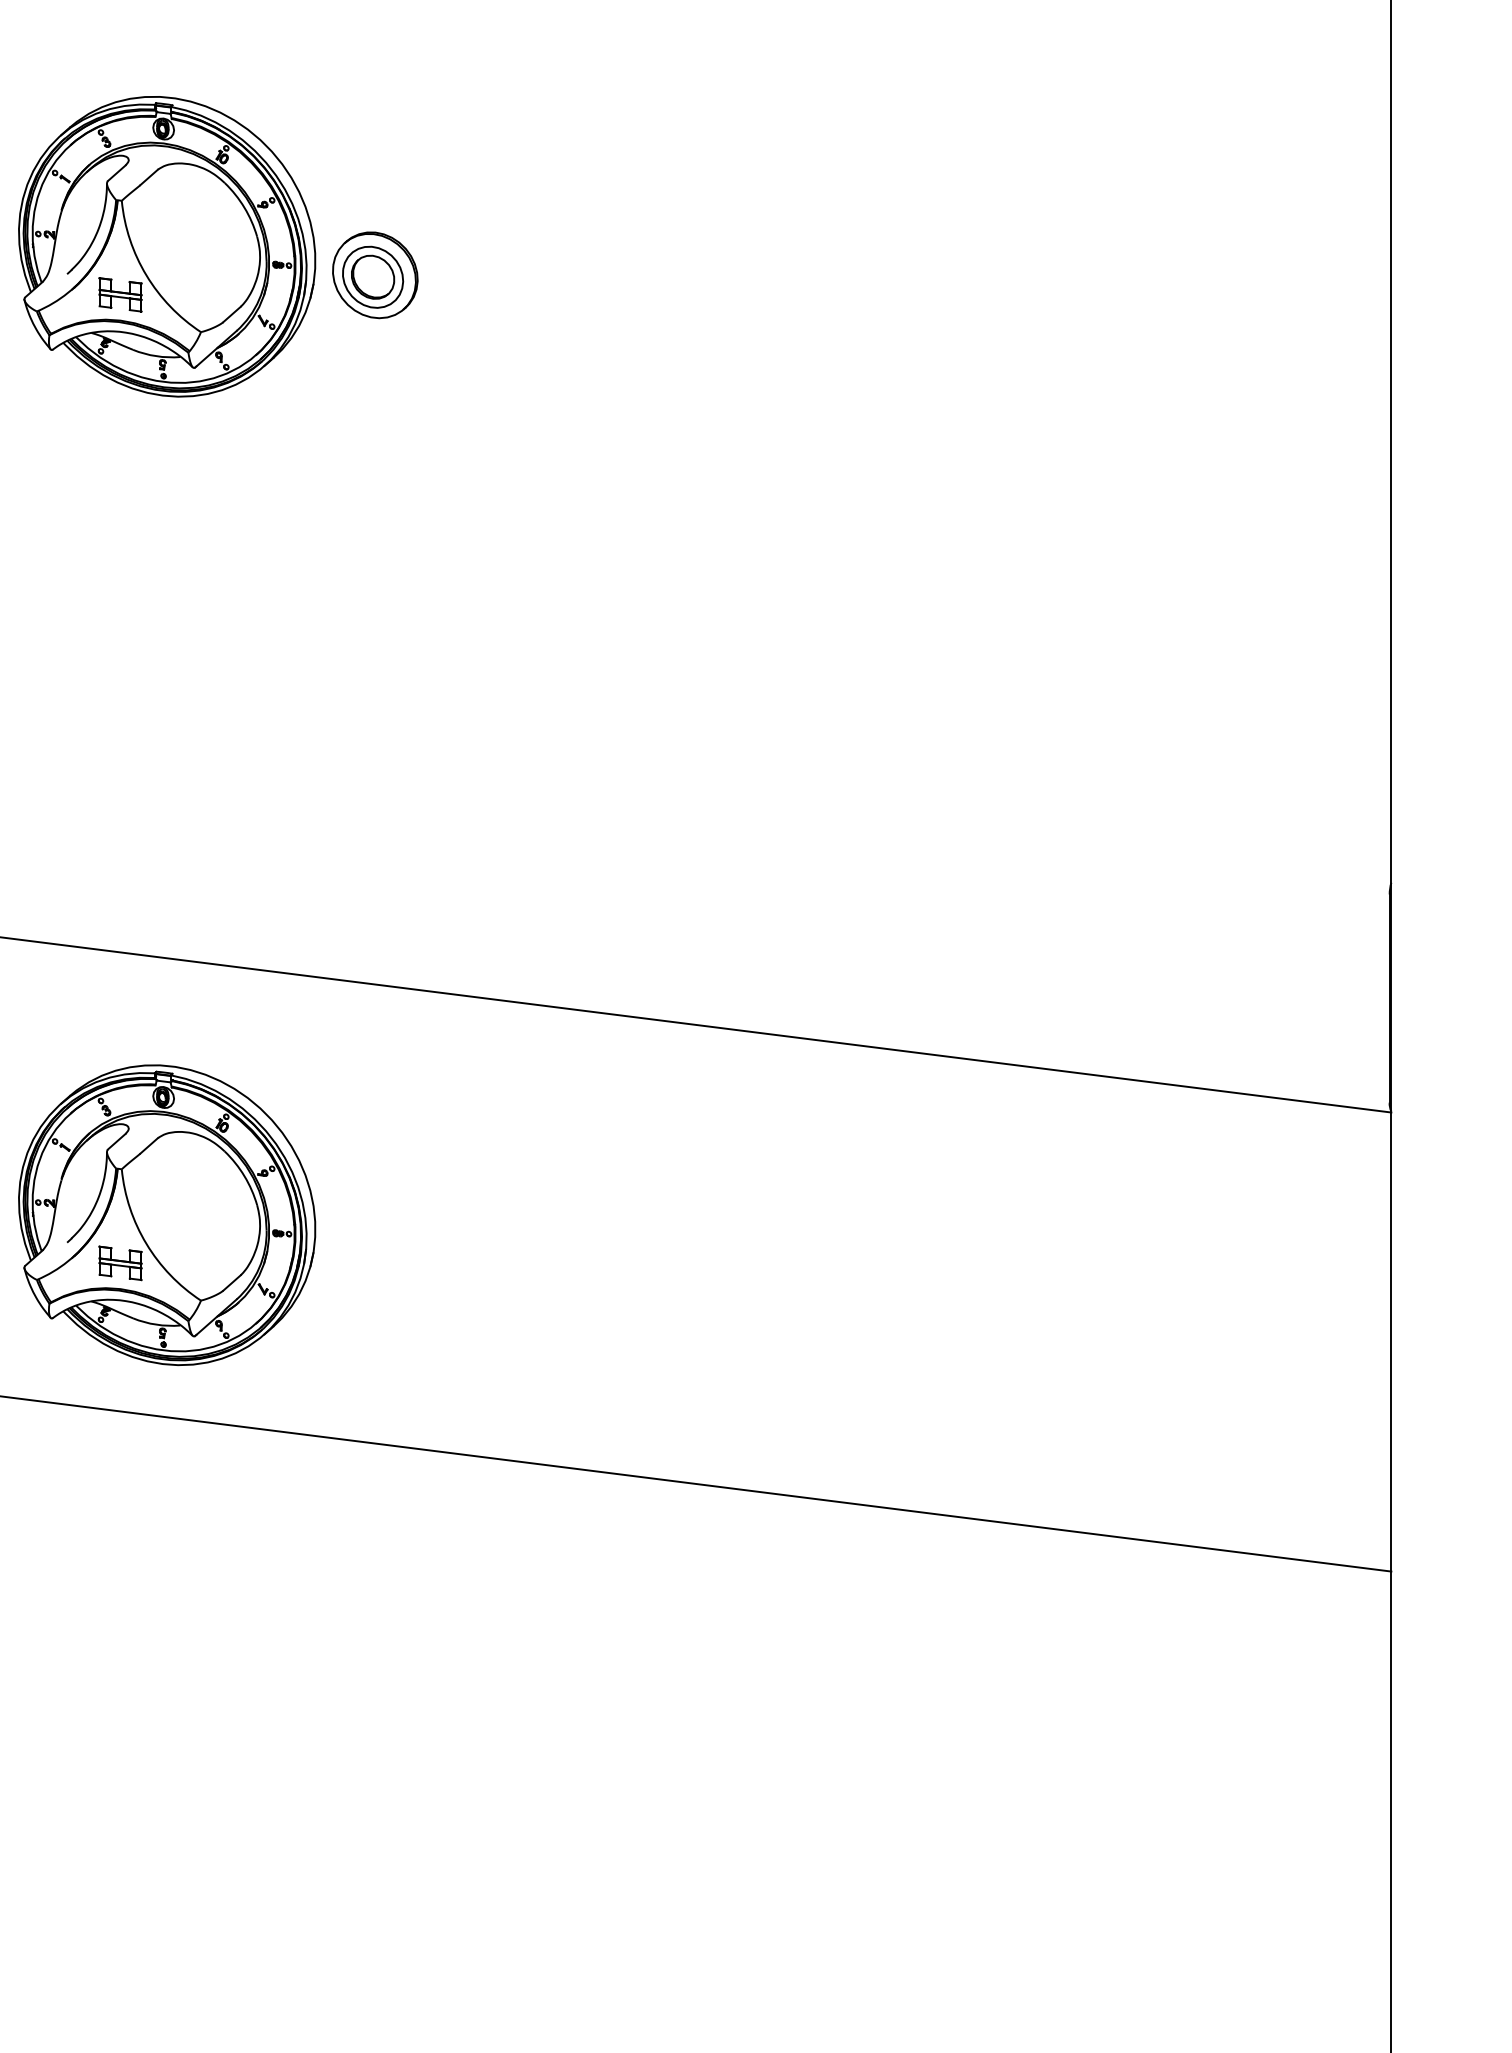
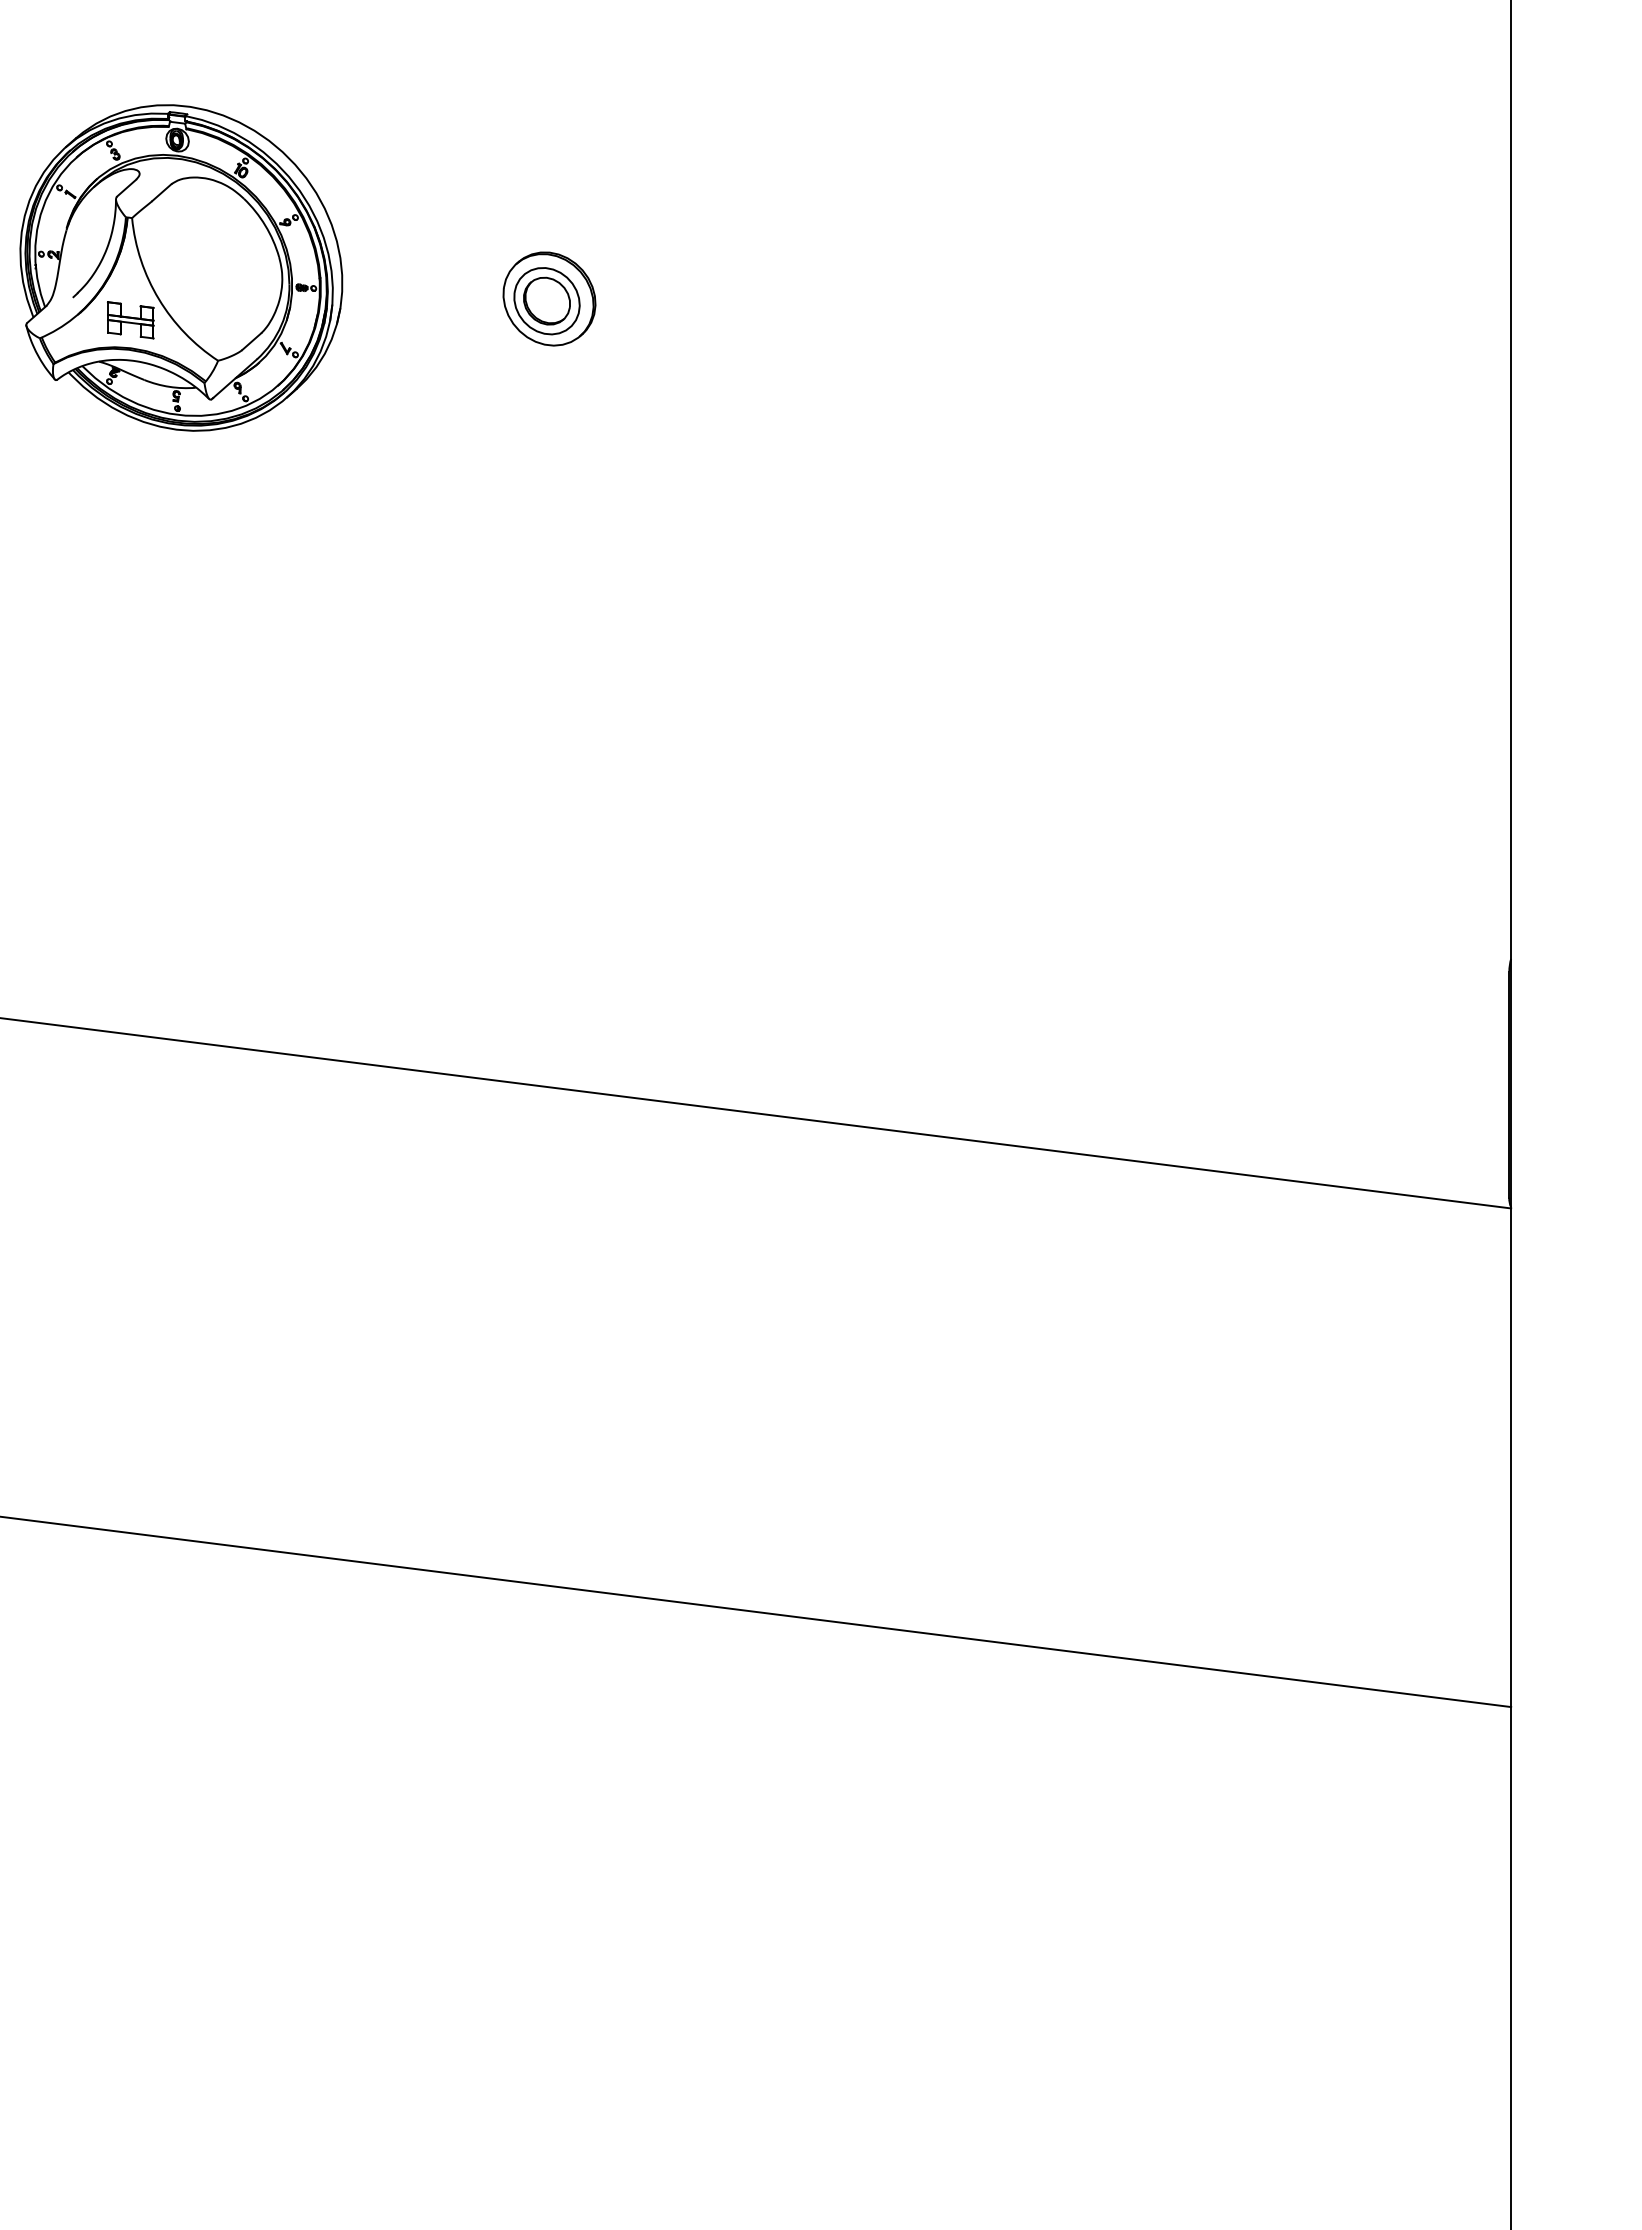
part: (375, 274) -> (549, 298), moved
part: (167, 1214) -> (181, 1319), removed

